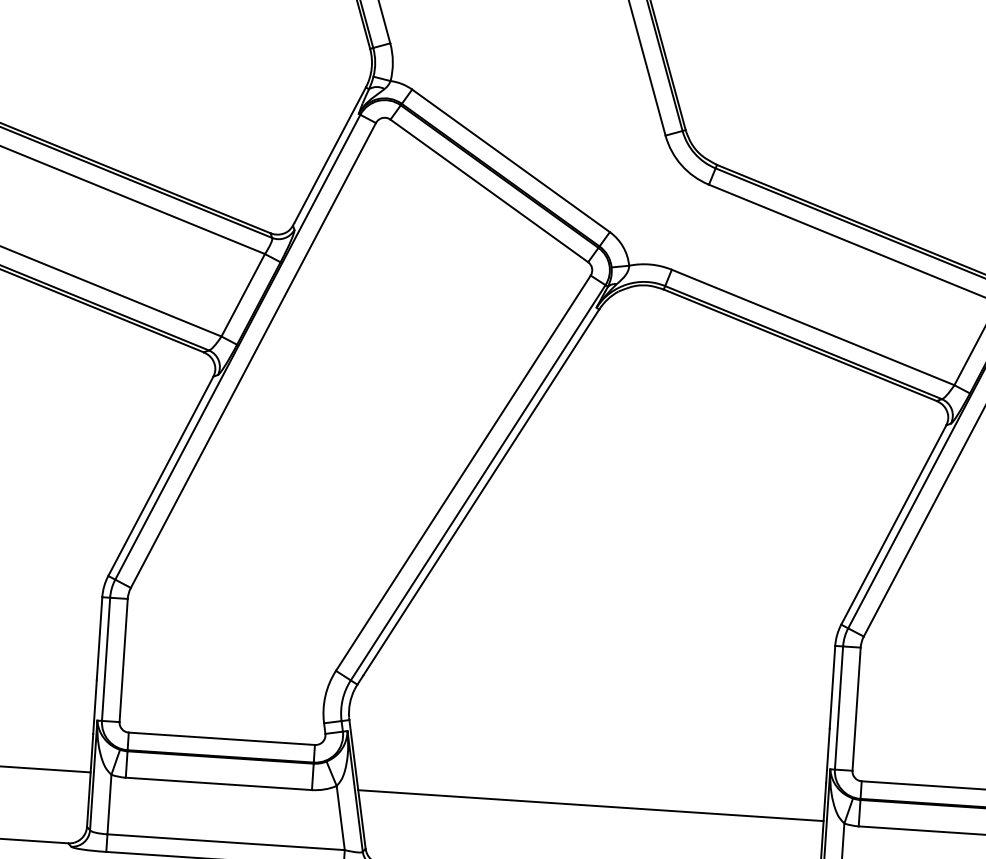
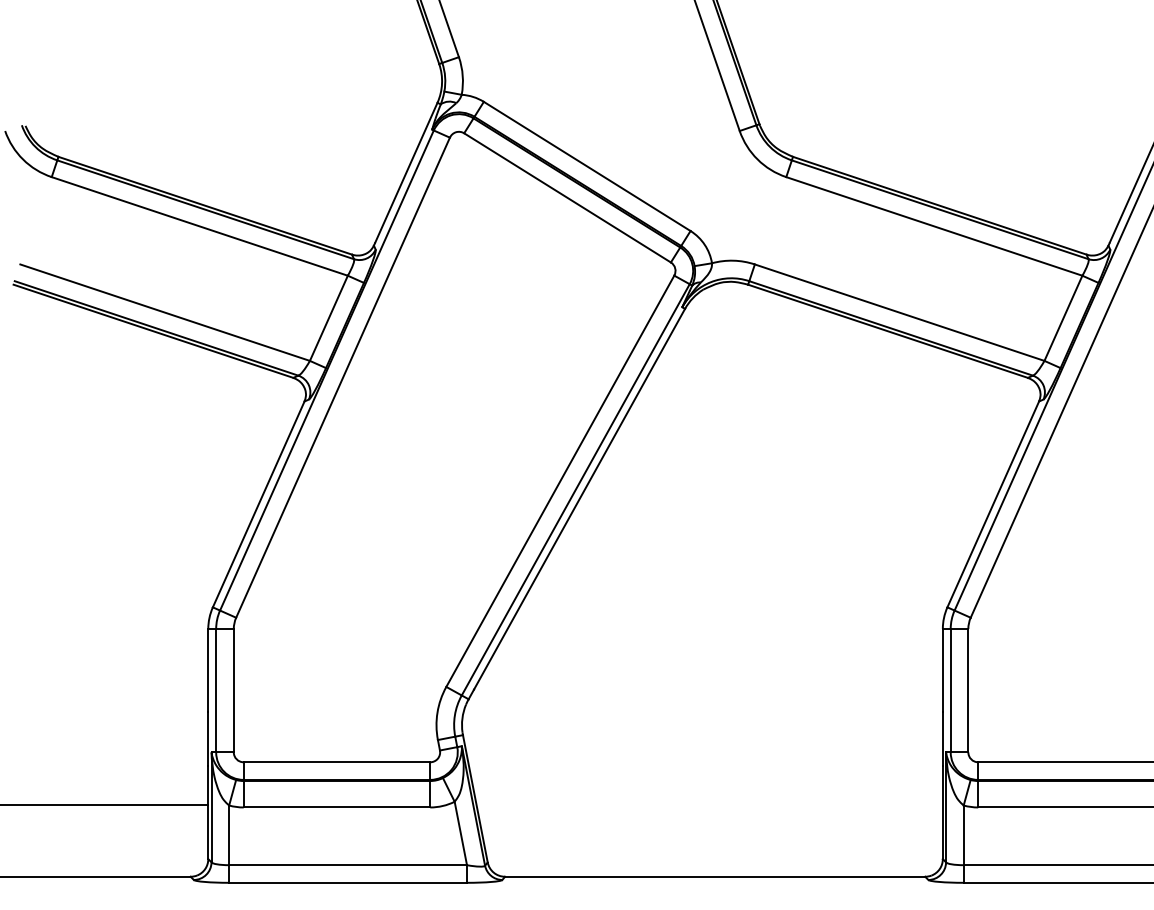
line: (590, 805) -> (709, 804), removed

